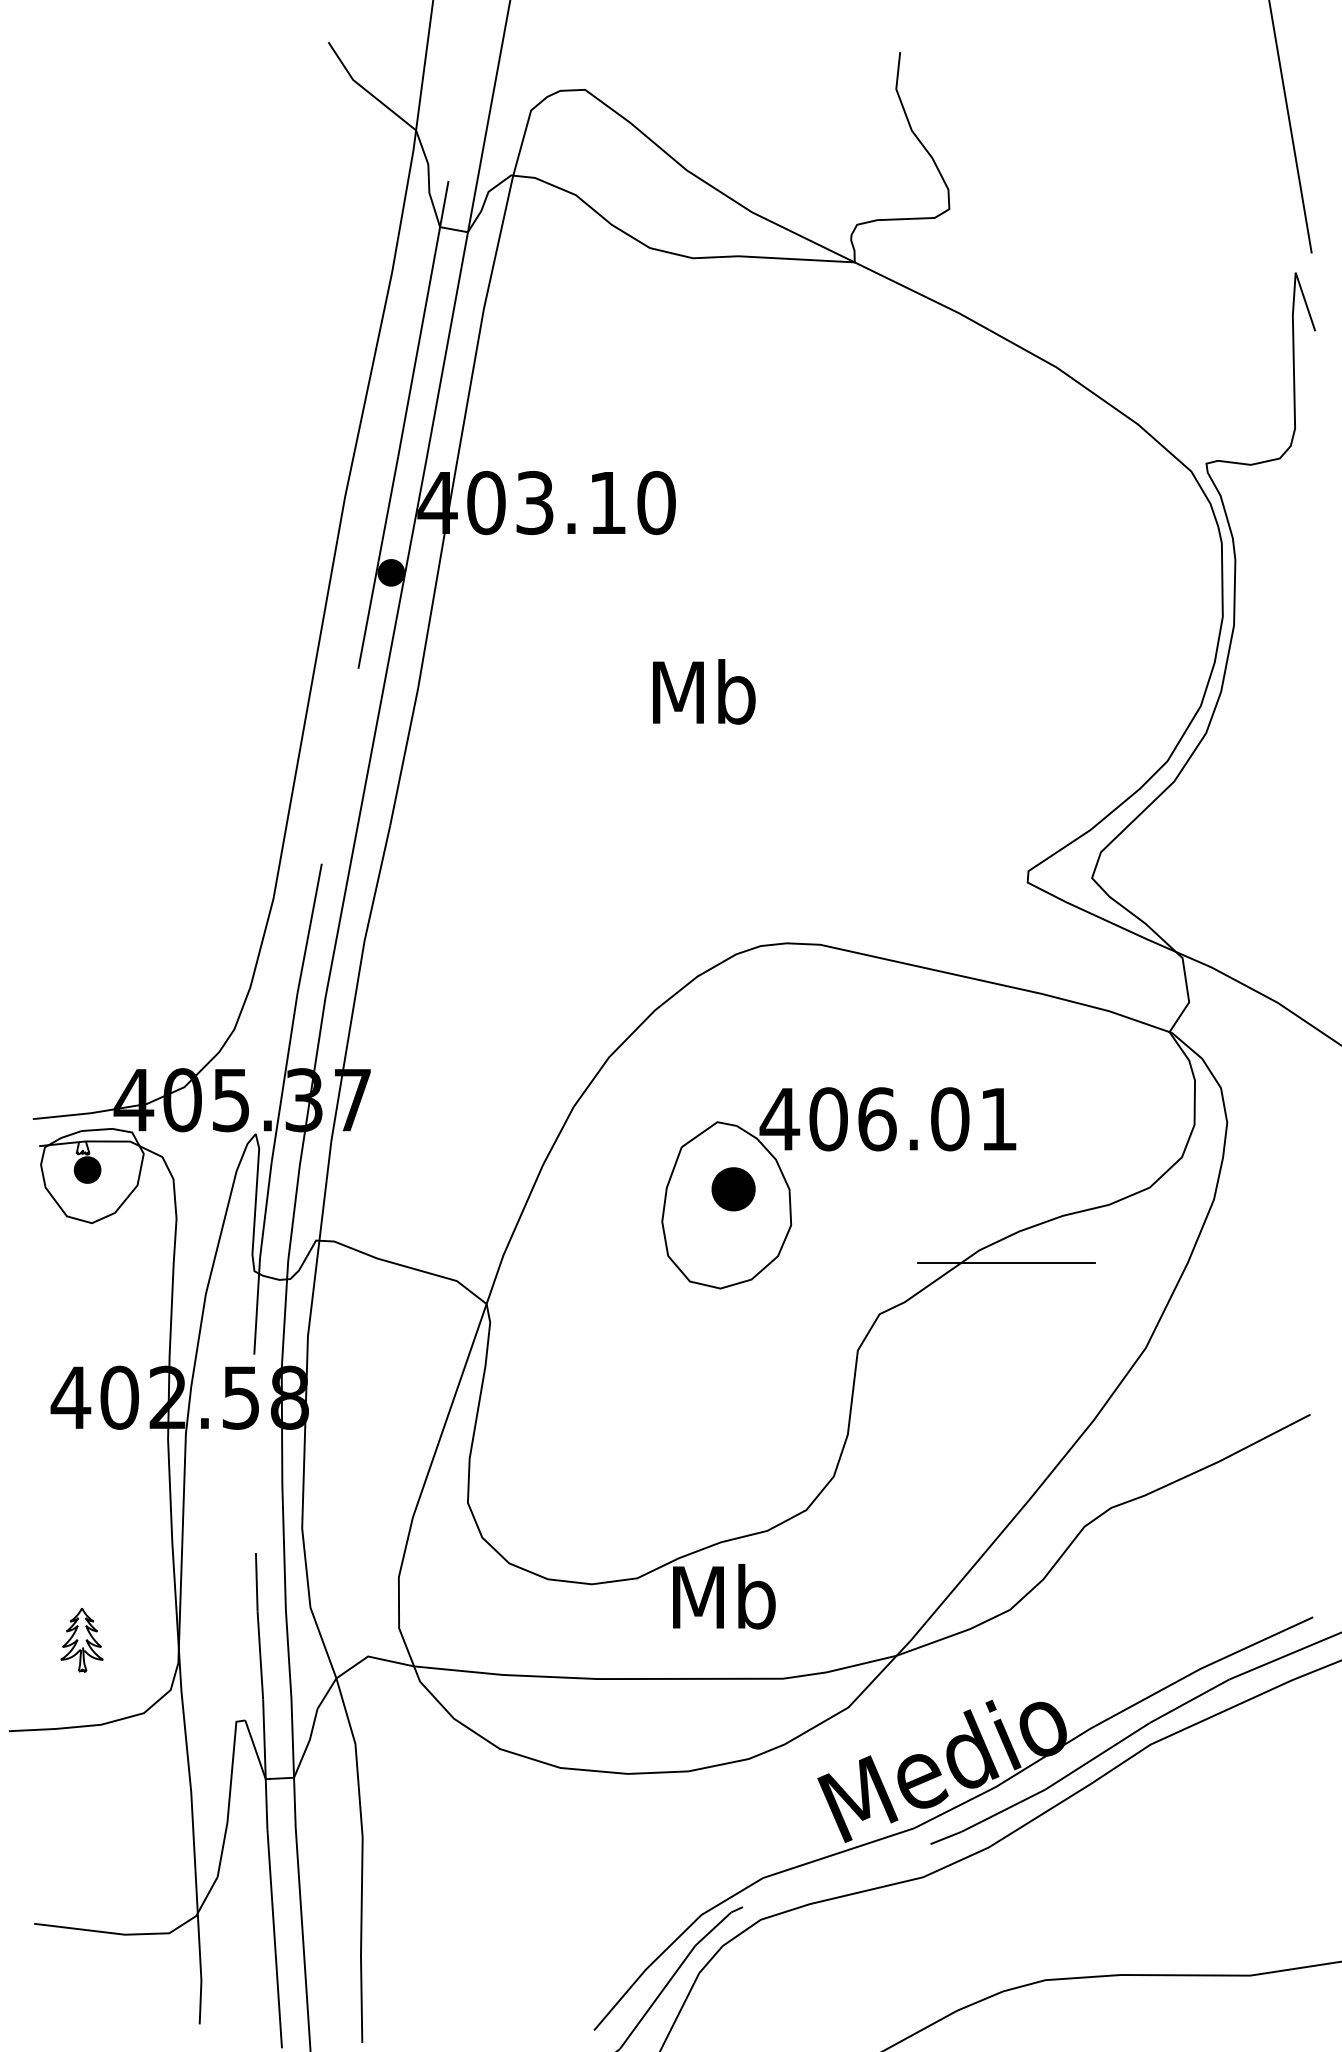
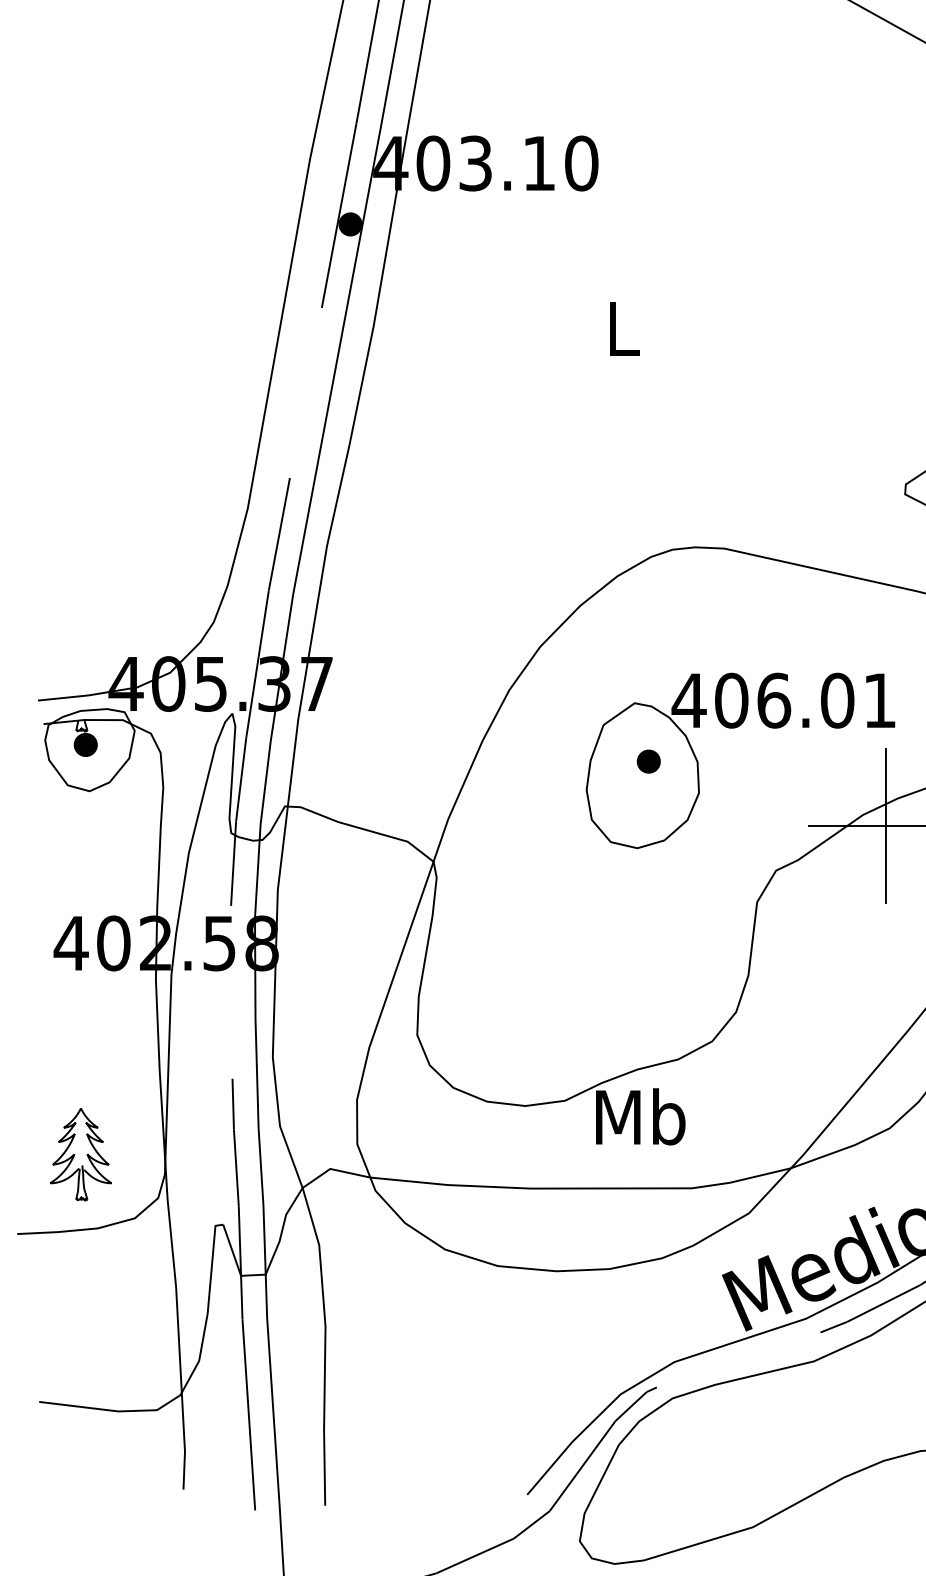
text: (704, 691) -> (623, 327), Mb -> L
part: (733, 1188) -> (648, 761), size x0.62
line: (1006, 1262) -> (886, 825), added
part: (81, 1639) -> (80, 1154), size x1.67

